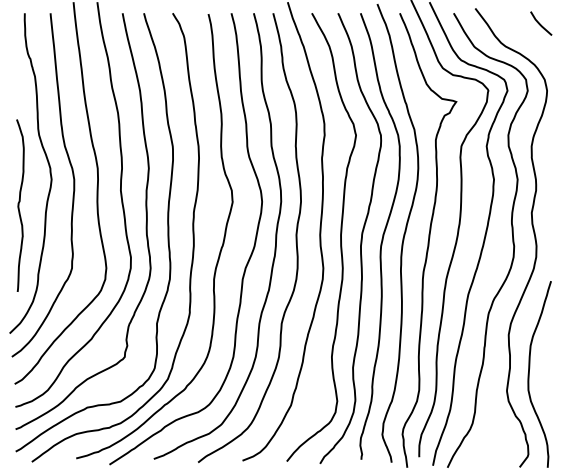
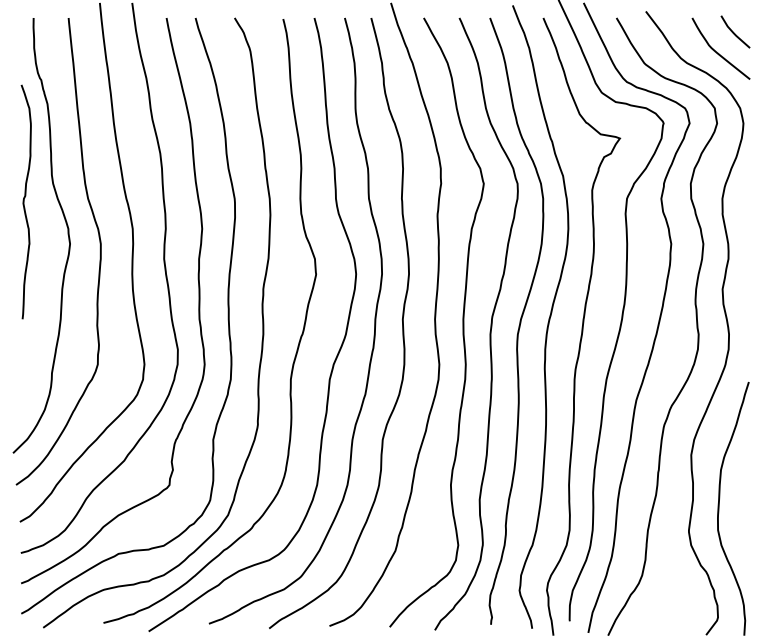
curve: (527, 37) -> (716, 50), added
curve: (19, 205) -> (25, 201), moved

